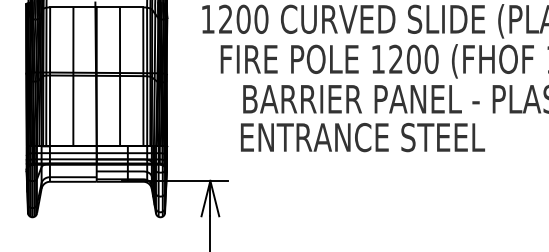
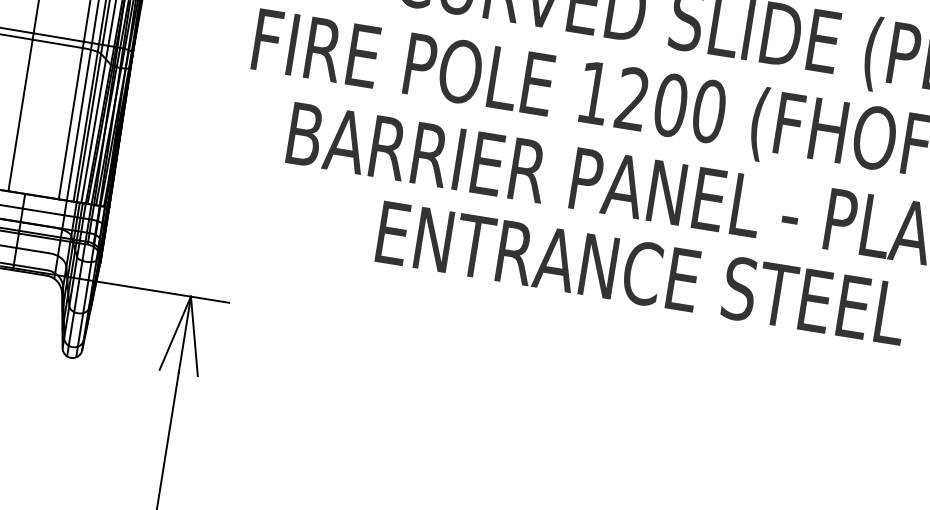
text: (362, 137) -> (641, 273), moved

